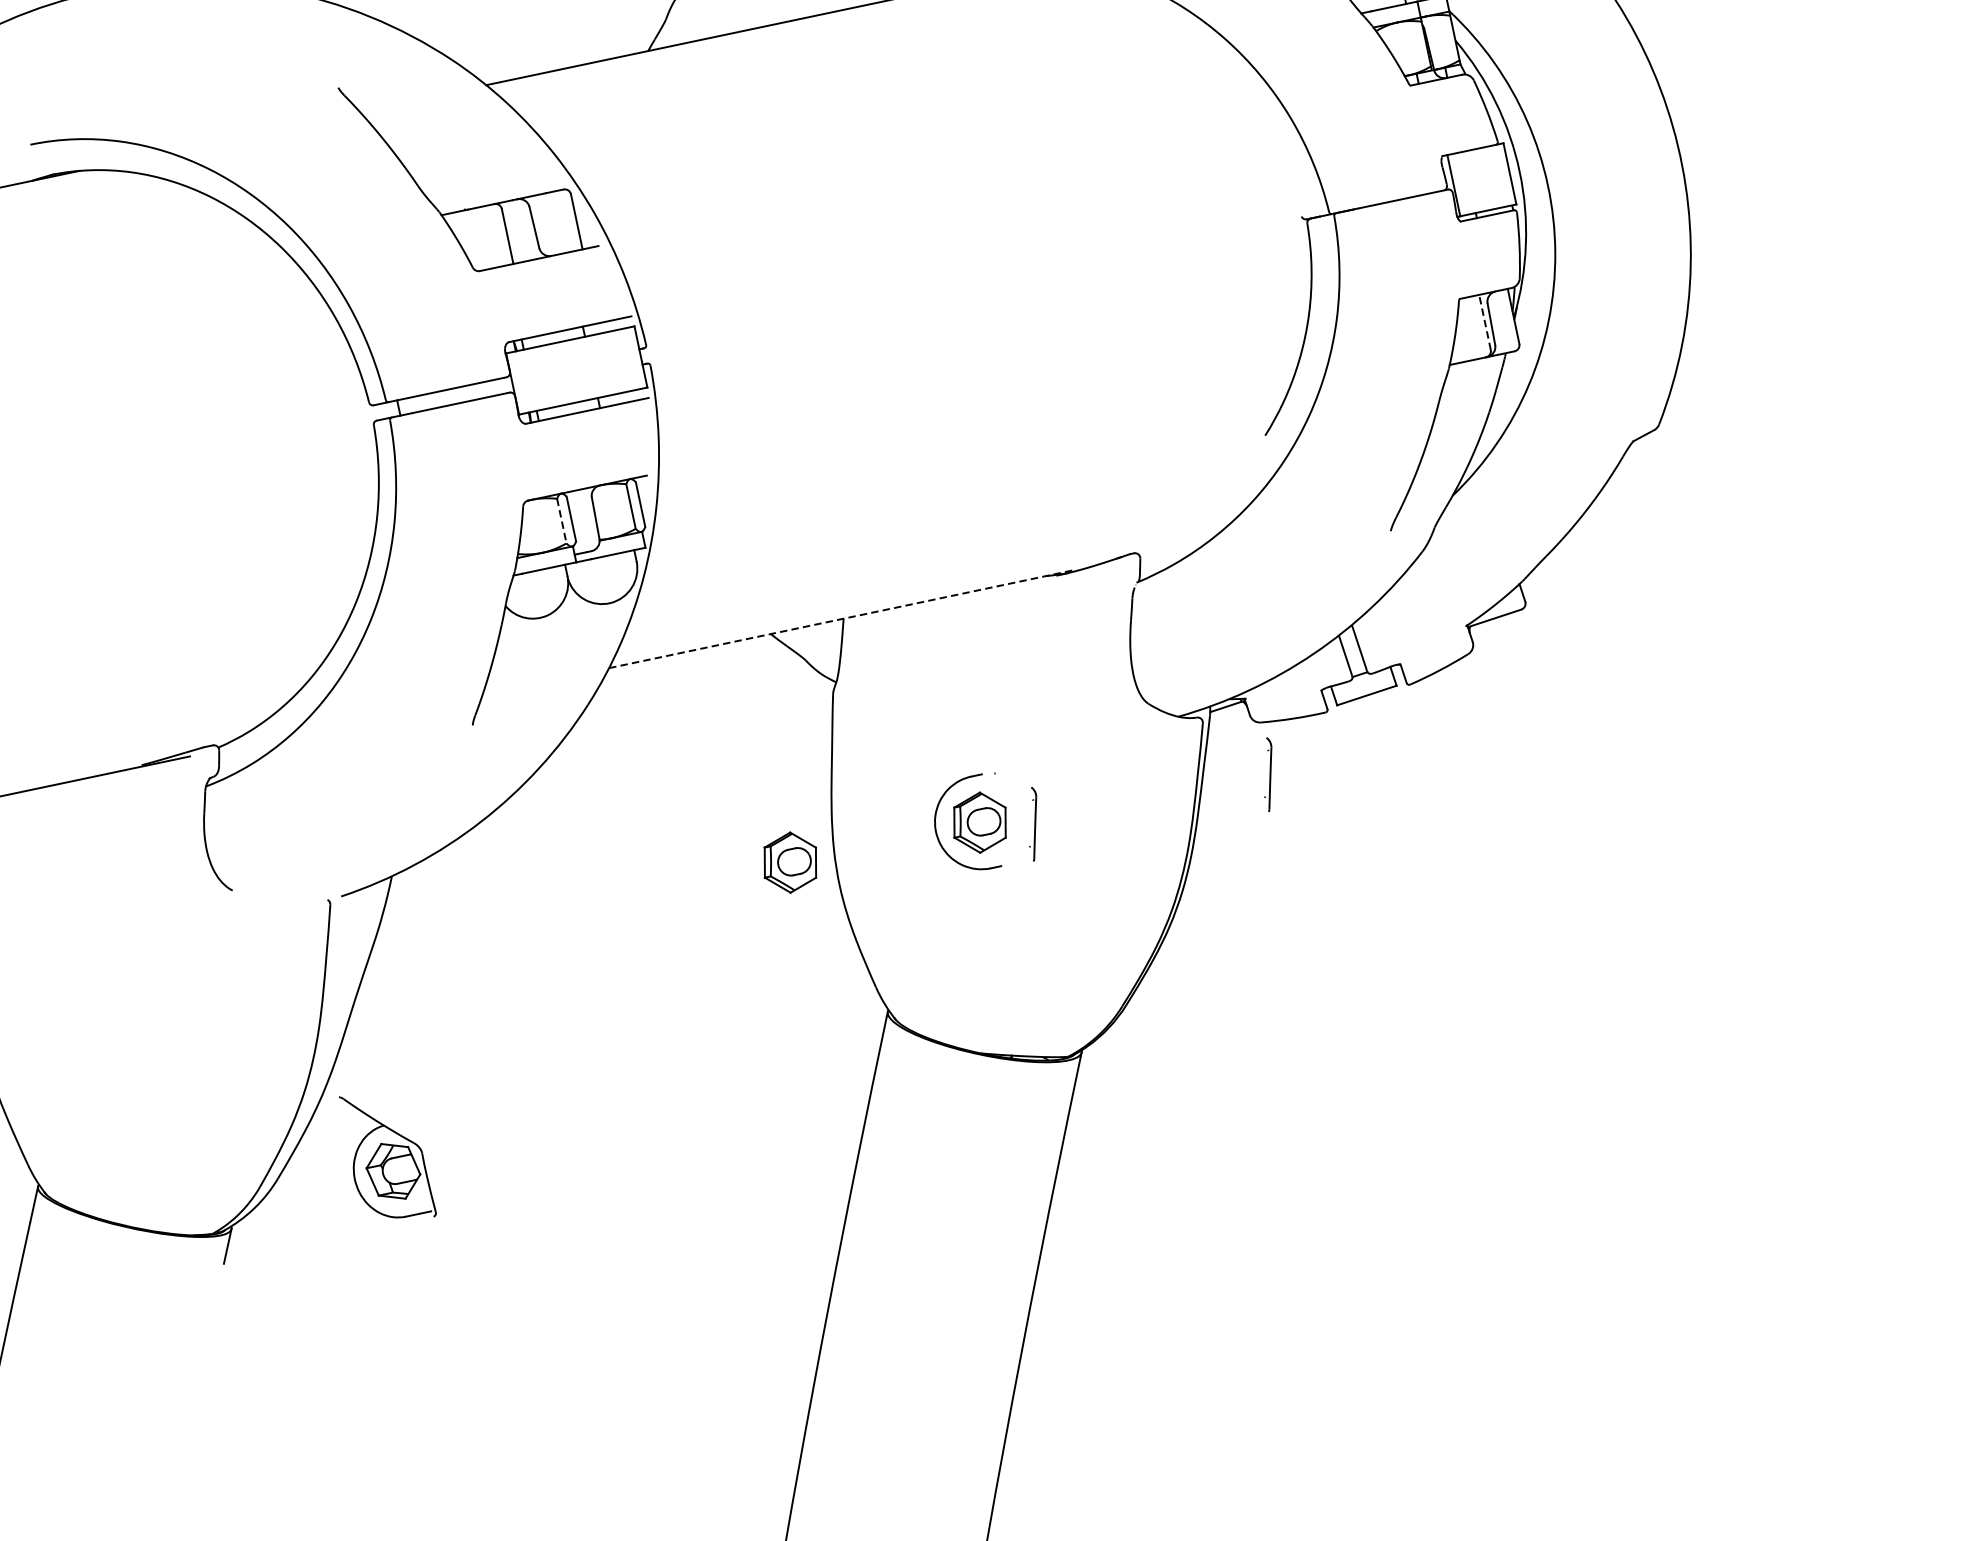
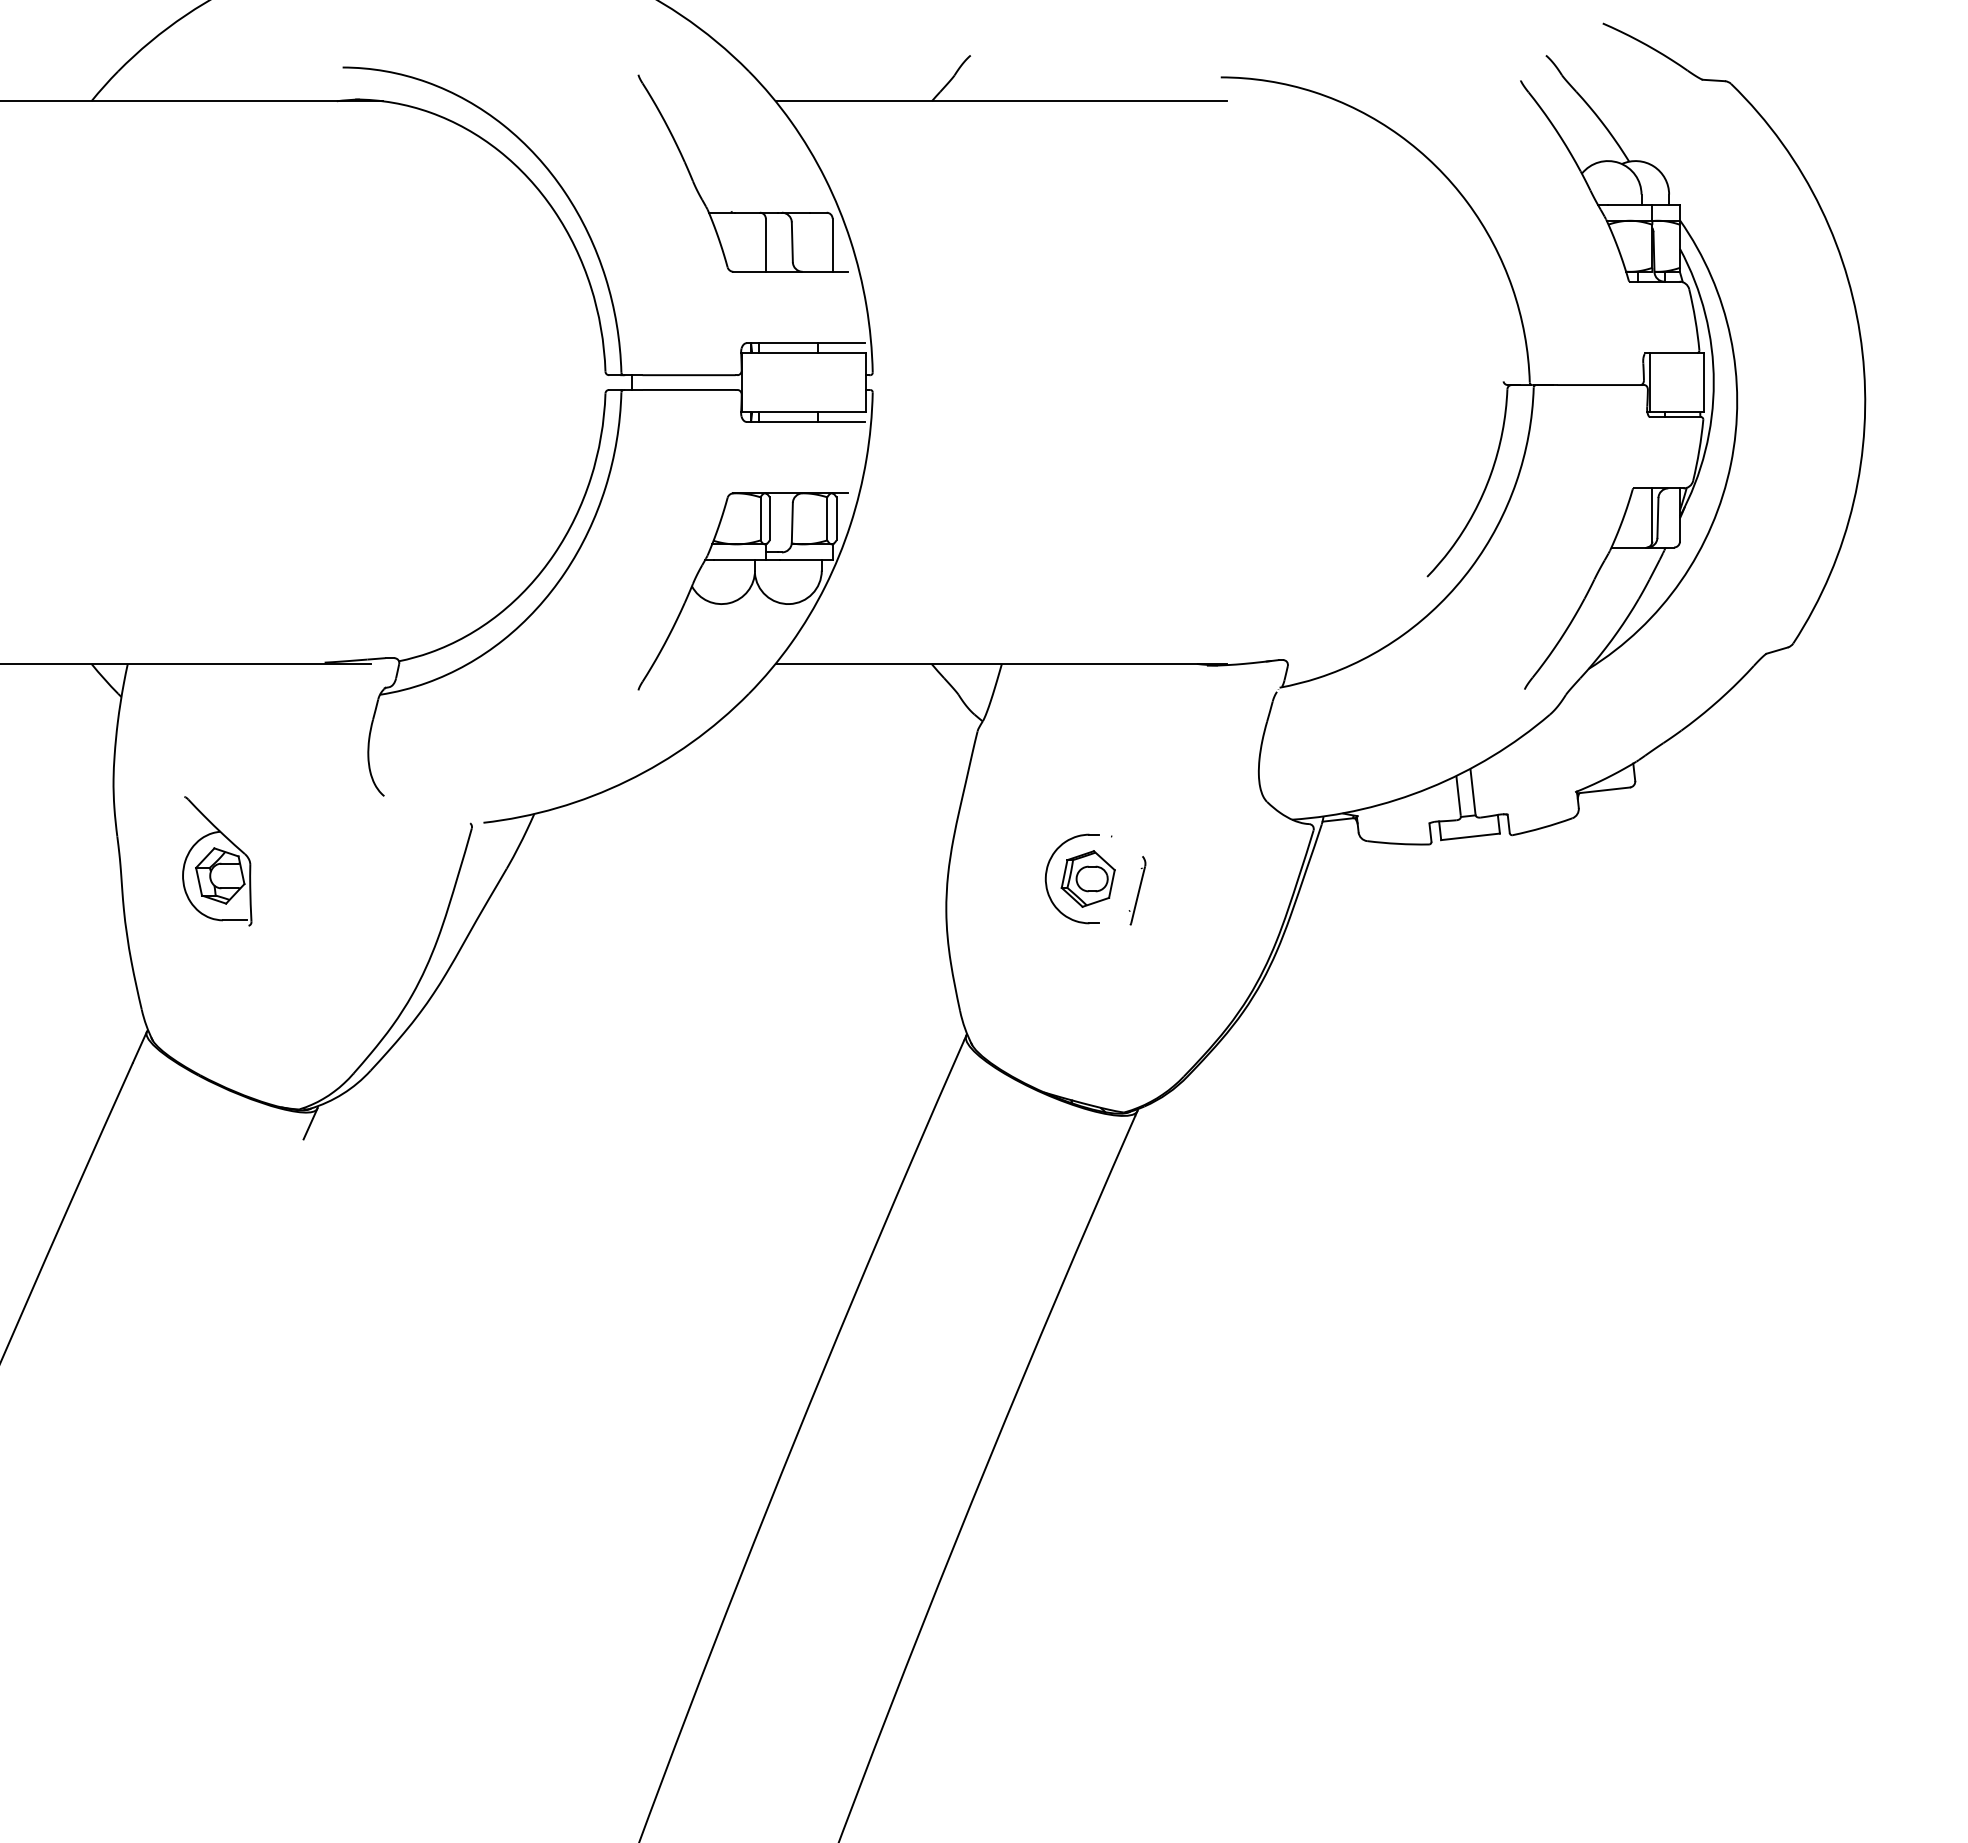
line: (1485, 322) -> (1652, 515), dashed -> solid
line: (561, 520) -> (760, 518), dashed -> solid
line: (843, 618) -> (1001, 663), dashed -> solid
part: (1268, 774) -> (1364, 890), removed
part: (789, 862) -> (904, 878), removed
part: (387, 1156) -> (217, 861), moved

